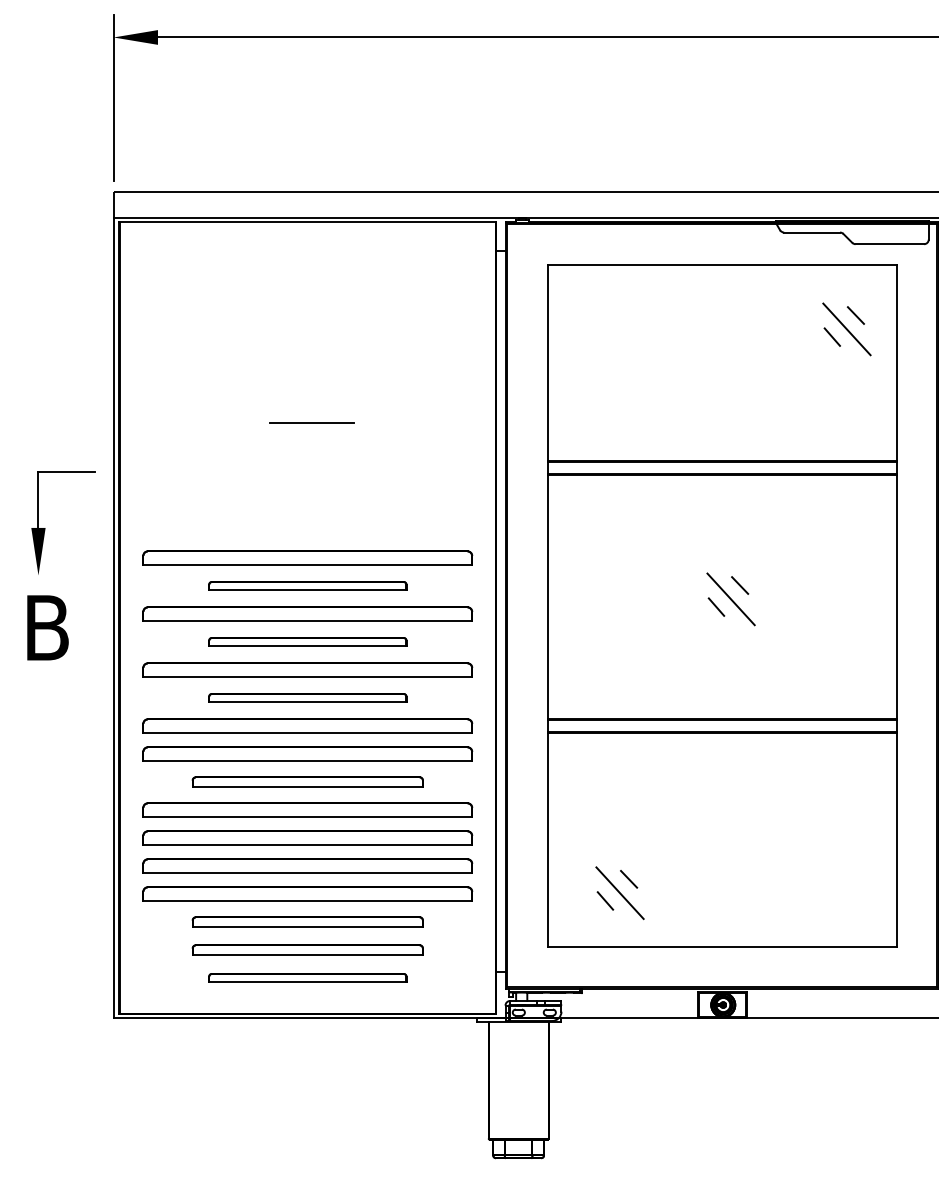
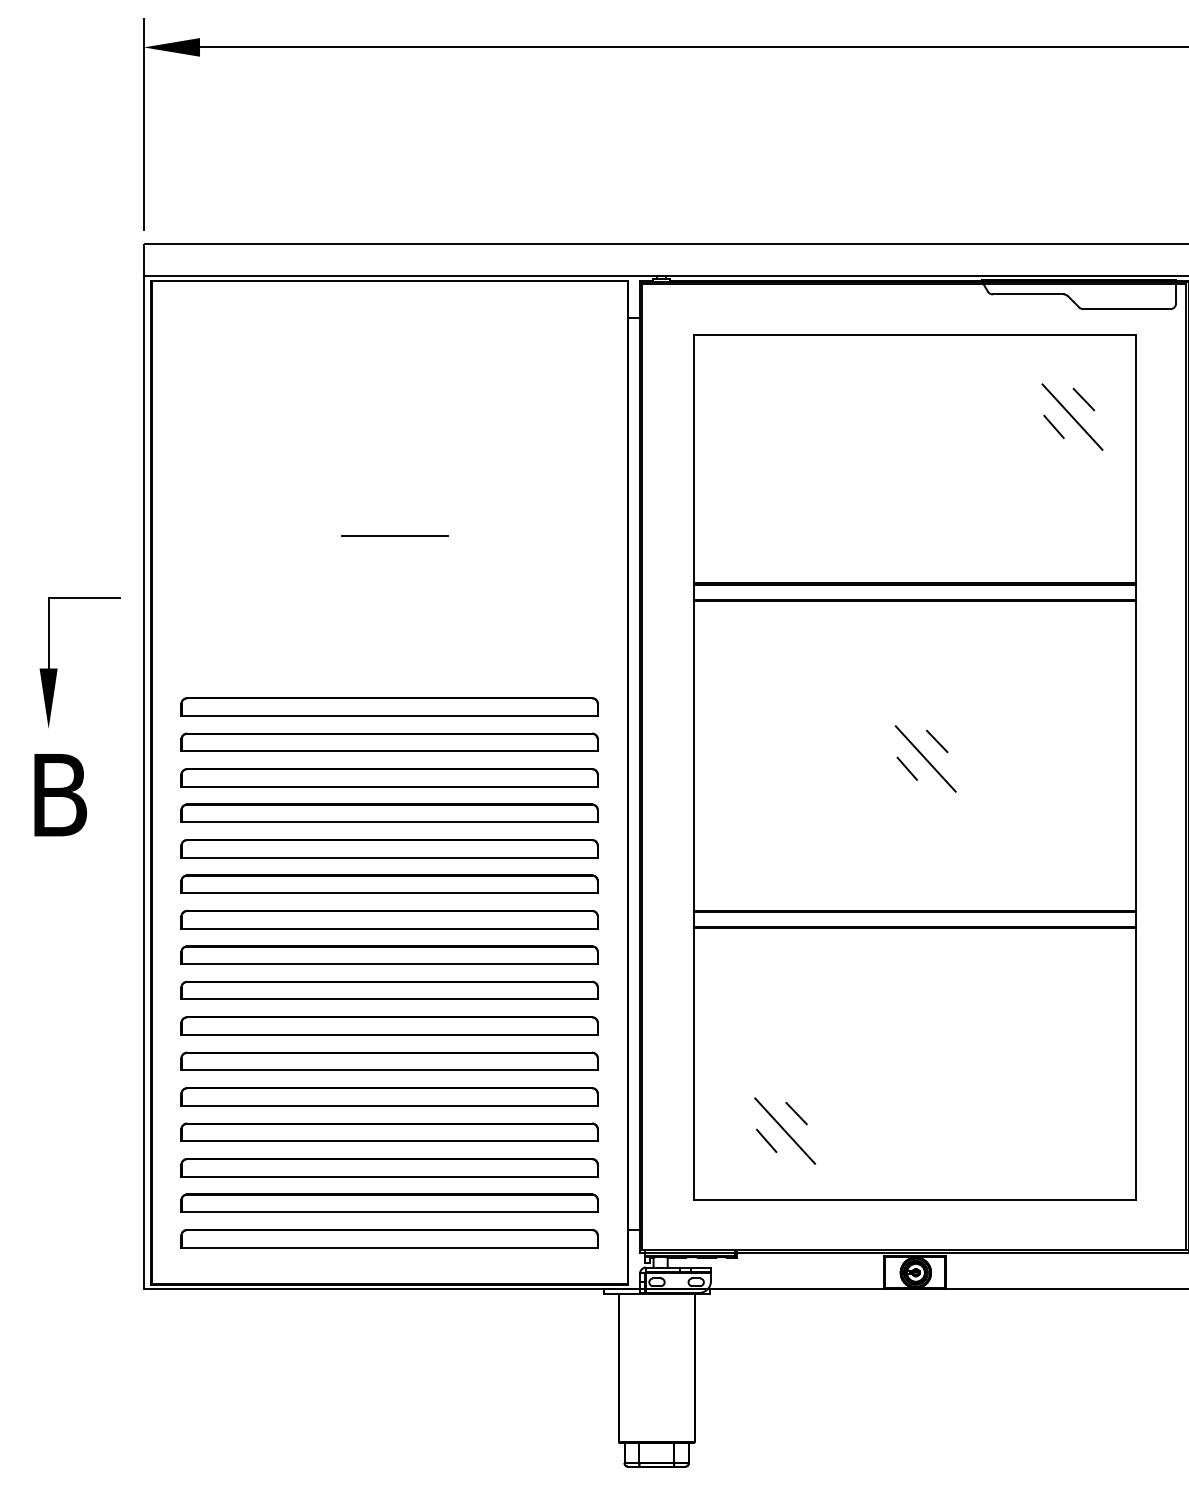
part: (307, 585) -> (389, 741), size x1.67
part: (307, 641) -> (389, 812), size x1.67
part: (307, 697) -> (389, 883), size x1.67
part: (307, 781) -> (389, 989), size x1.43
part: (307, 921) -> (389, 1166), size x1.43
part: (307, 949) -> (389, 1202), size x1.43
part: (307, 977) -> (389, 1237), size x1.67

